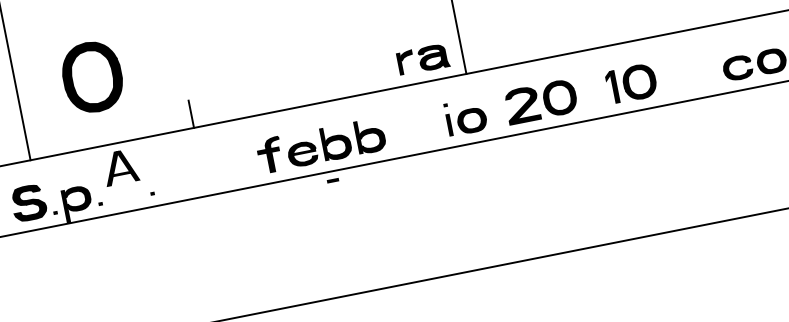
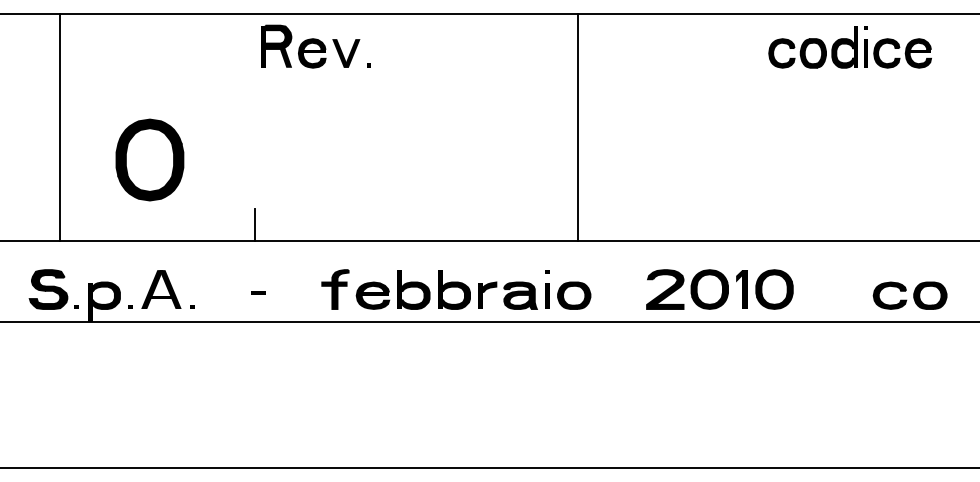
part: (422, 59) -> (507, 295), moved
part: (541, 101) -> (687, 289), moved
part: (120, 167) -> (161, 289), moved
part: (332, 180) -> (258, 292), moved

